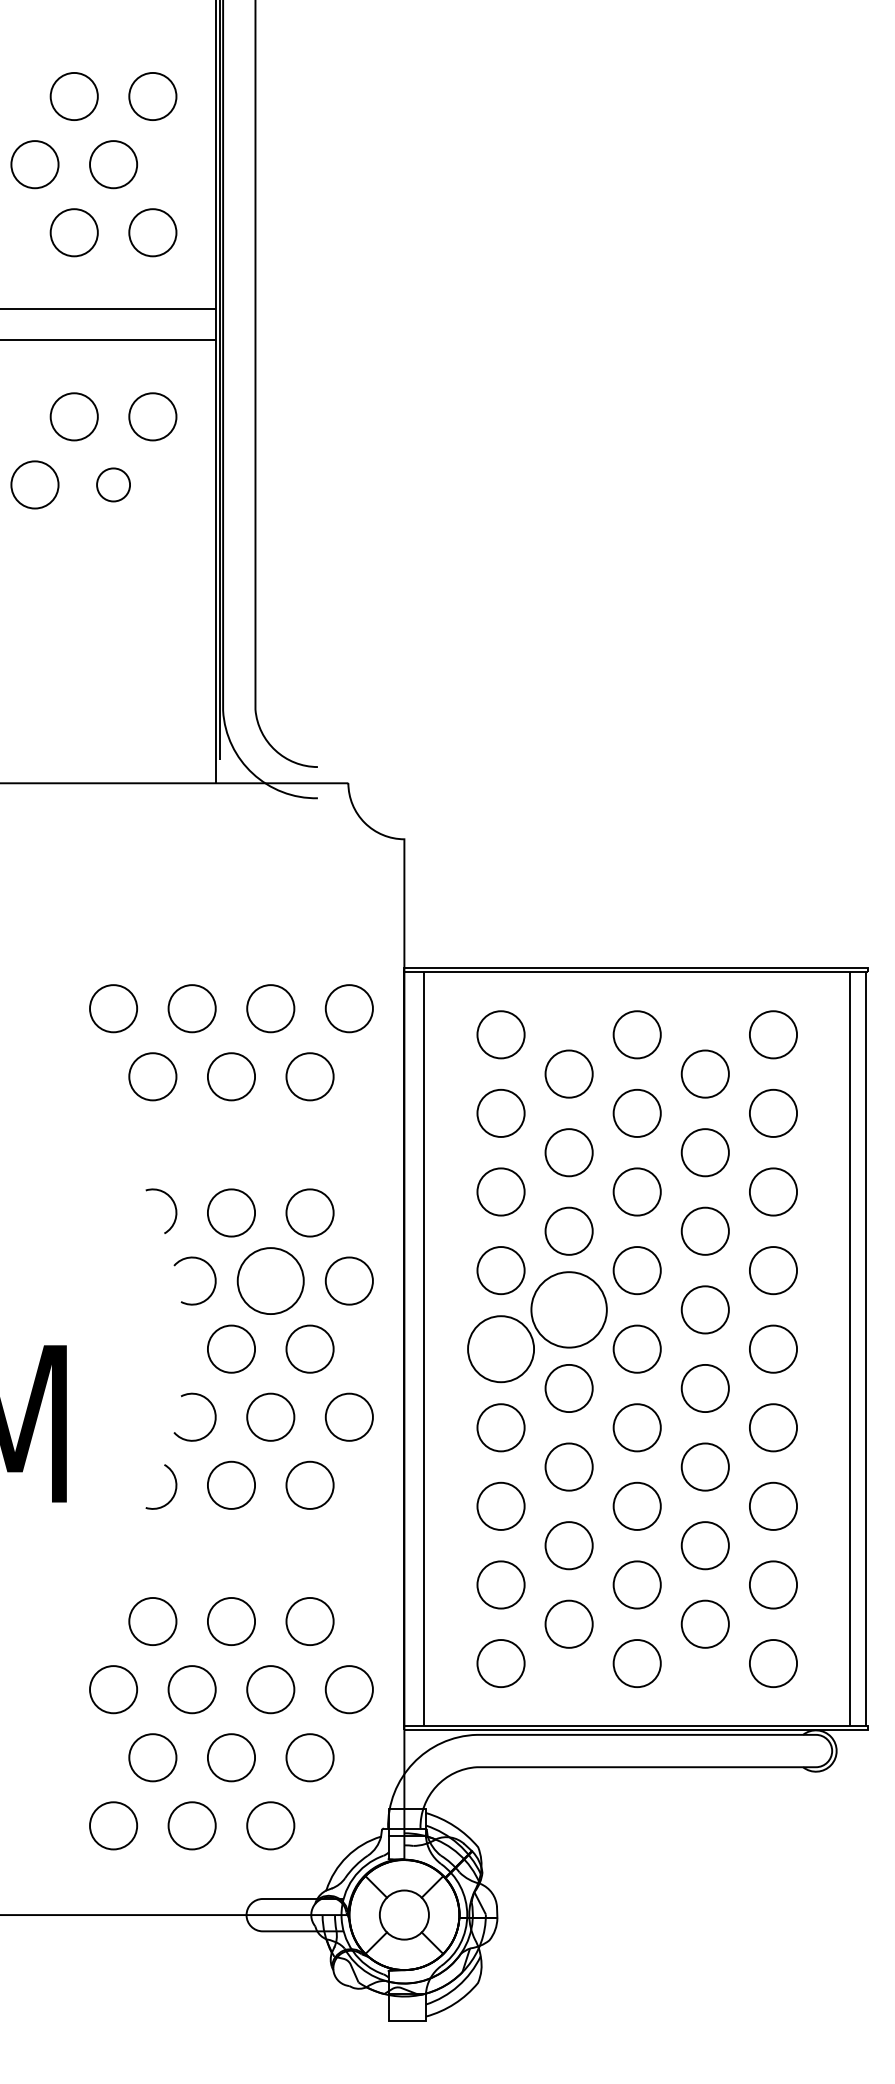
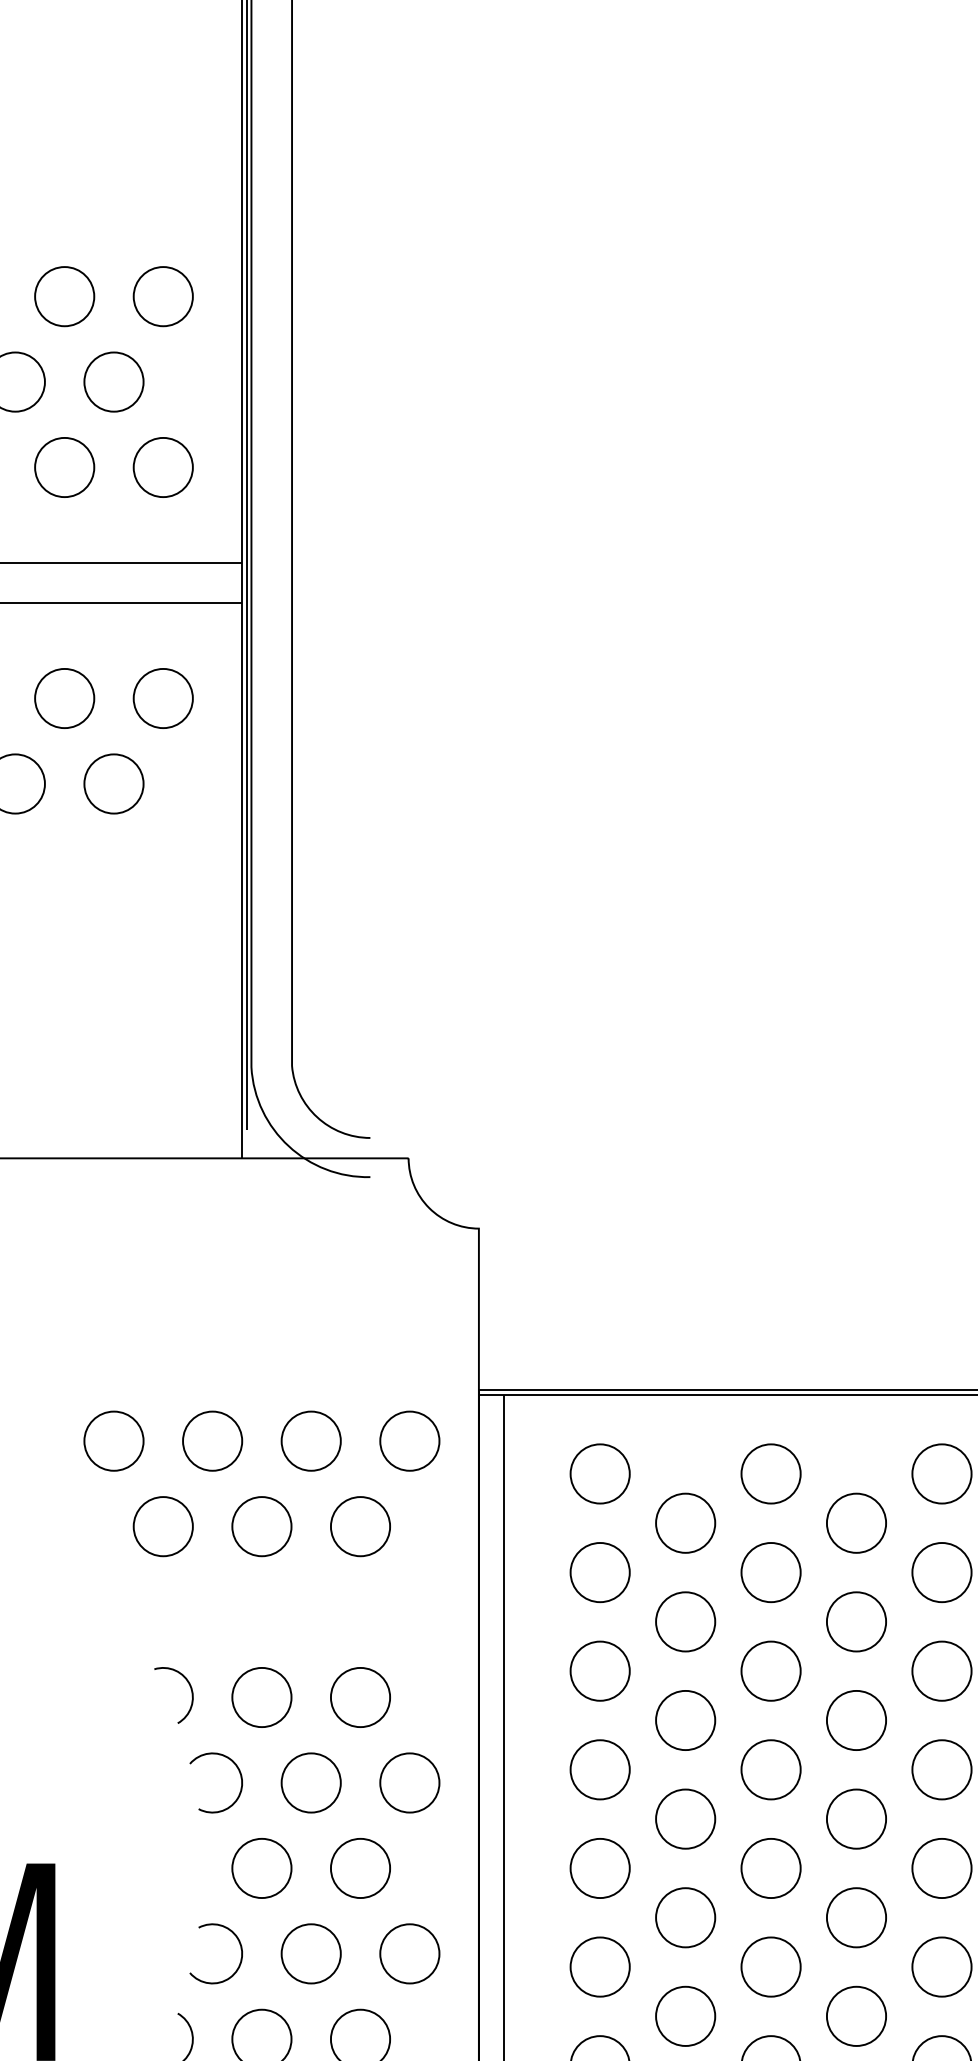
circle: (113, 484) -> (113, 783), size x1.43
circle: (270, 1280) -> (310, 1782), size x0.71
circle: (568, 1309) -> (684, 1818), size x0.62
circle: (500, 1348) -> (599, 1867), size x0.71

